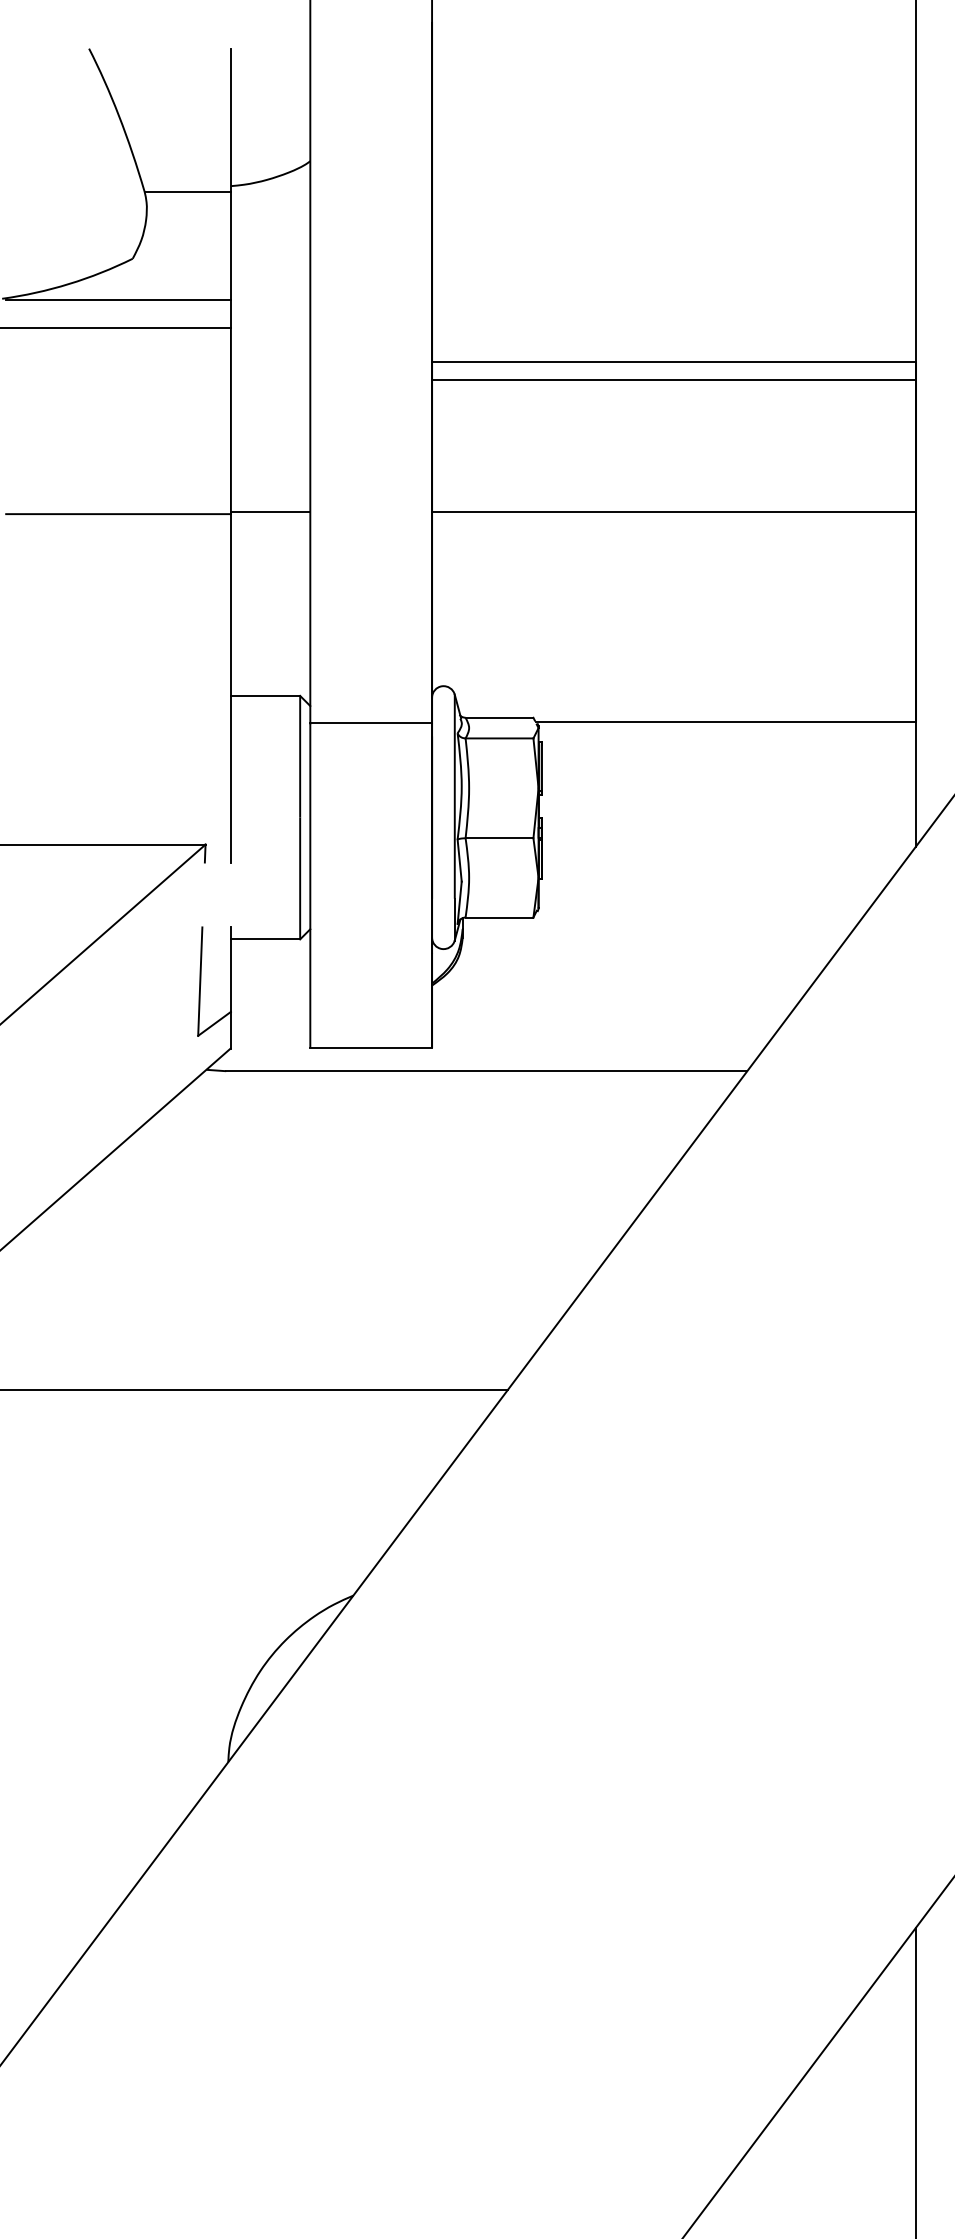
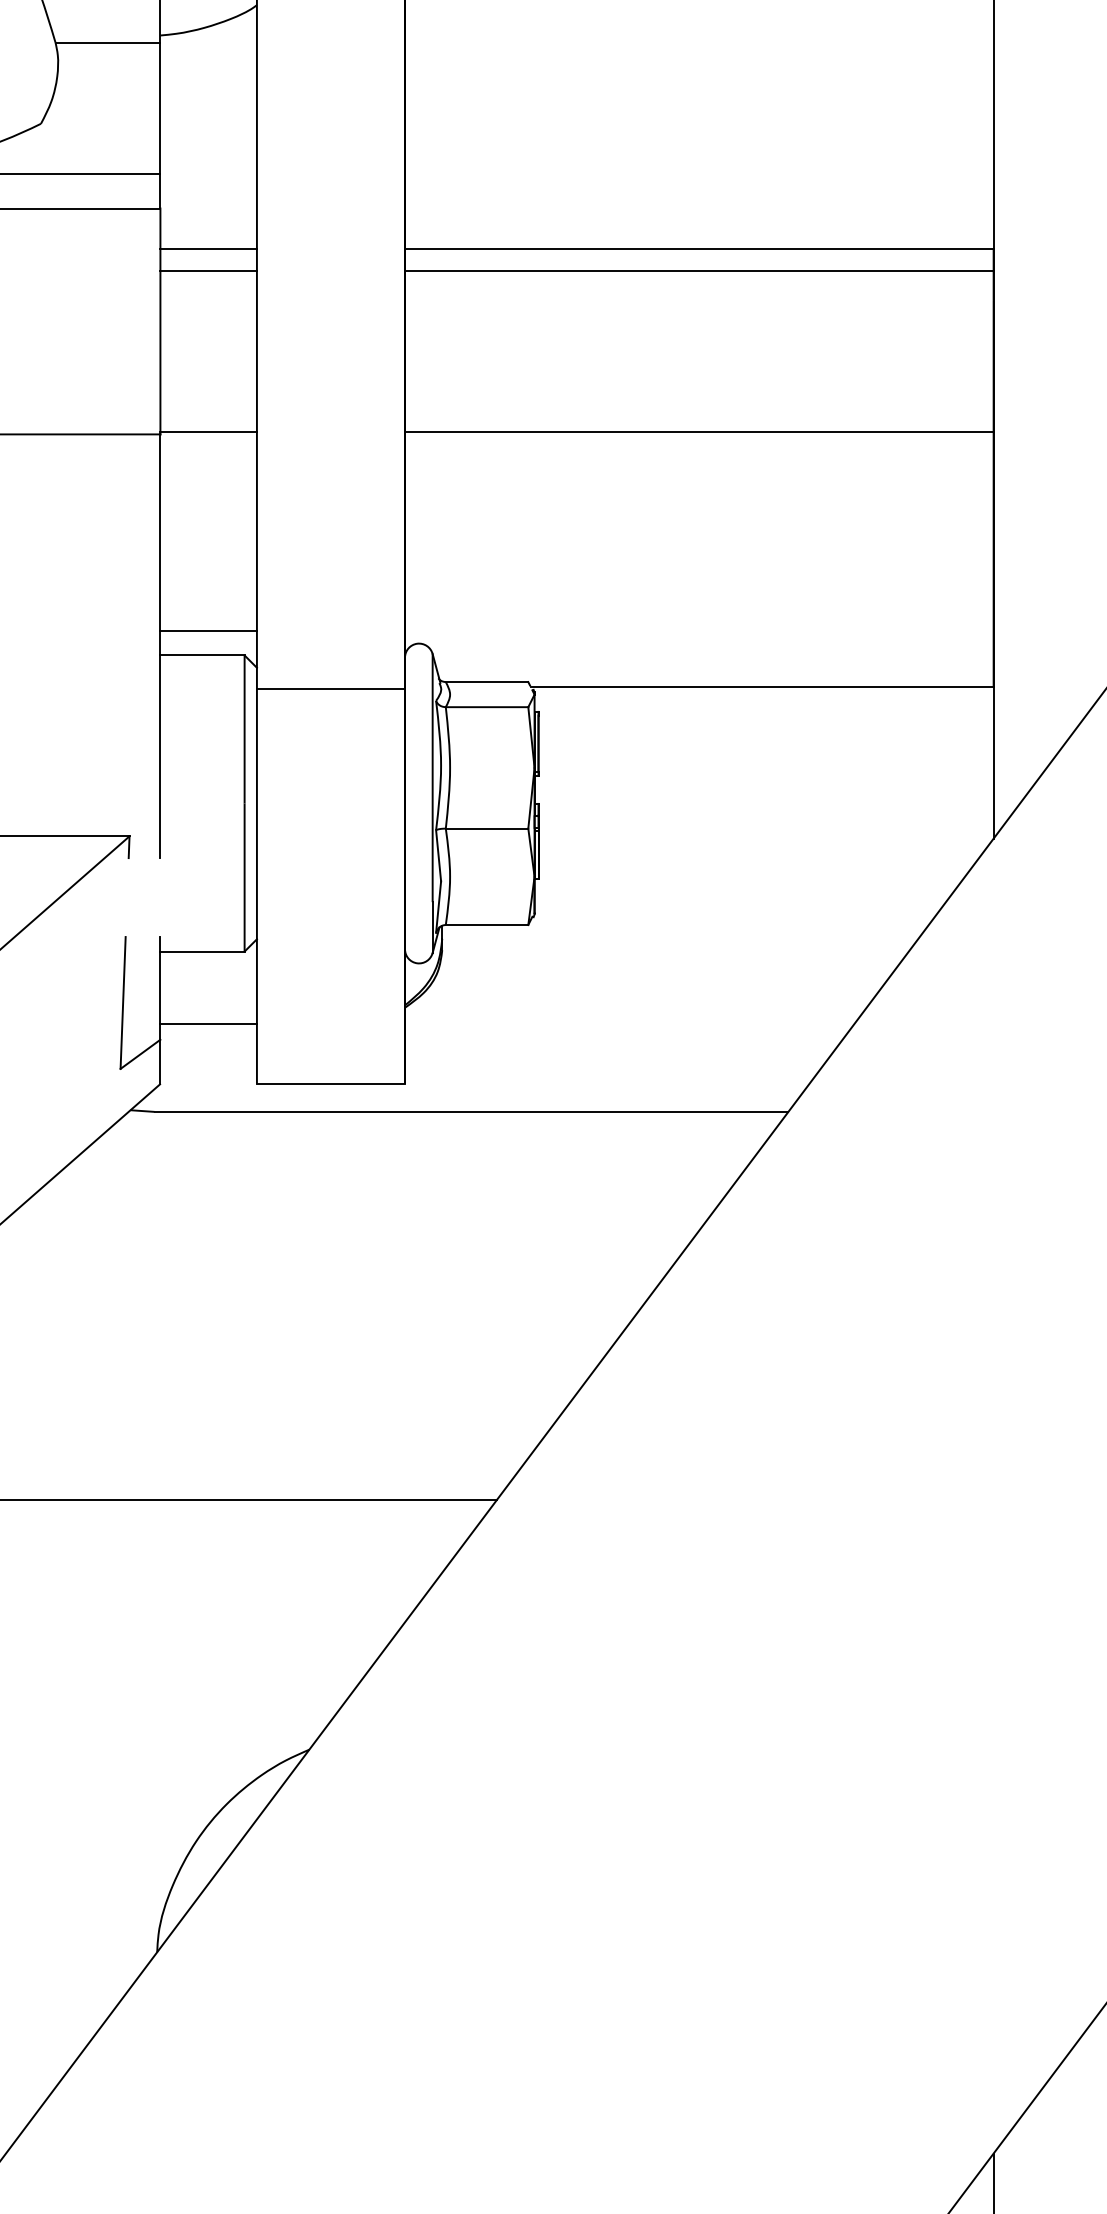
line: (270, 361) -> (208, 248), added
line: (270, 379) -> (208, 270), added
line: (270, 675) -> (208, 630), added
line: (270, 999) -> (208, 1024), added

